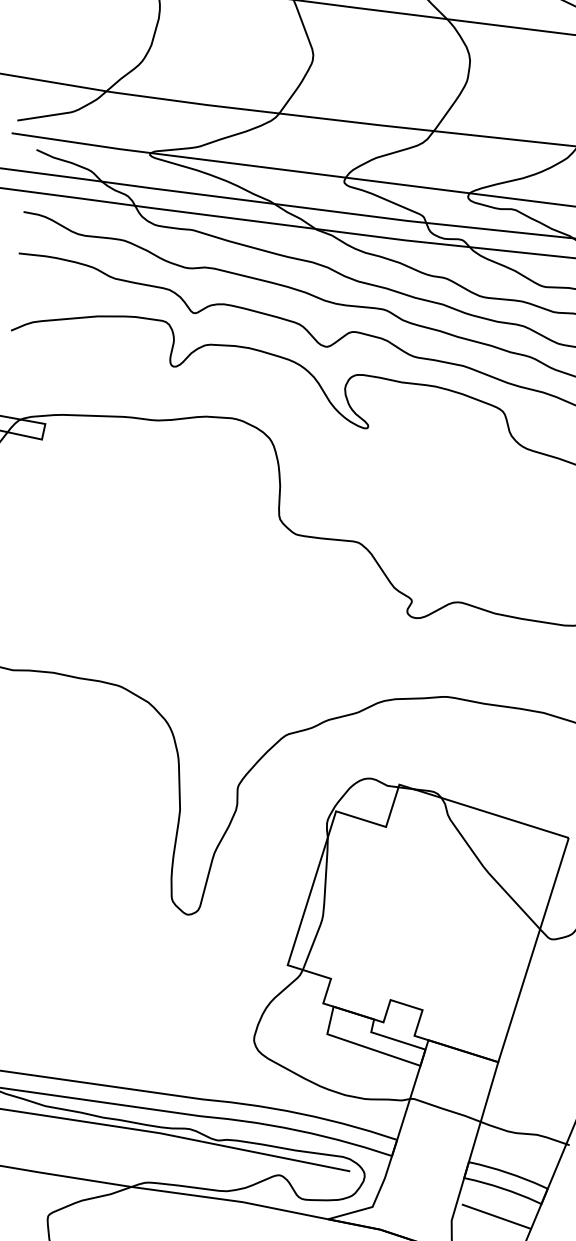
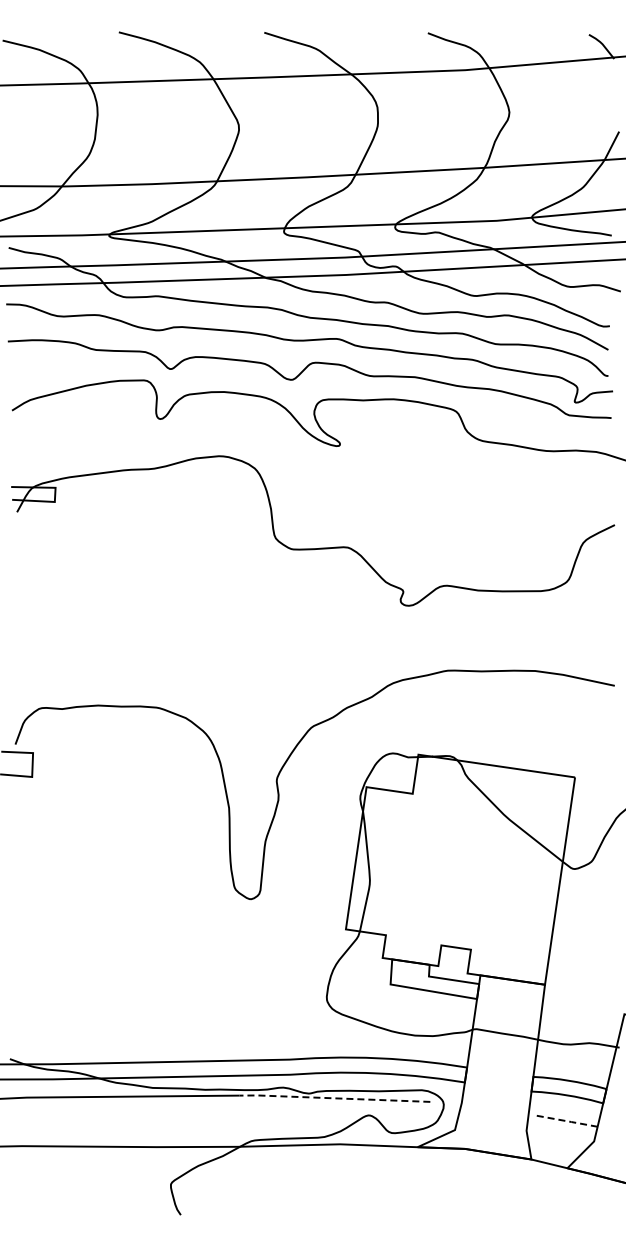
line: (243, 1150) -> (333, 1098), solid -> dashed
line: (496, 1216) -> (565, 1120), solid -> dashed

